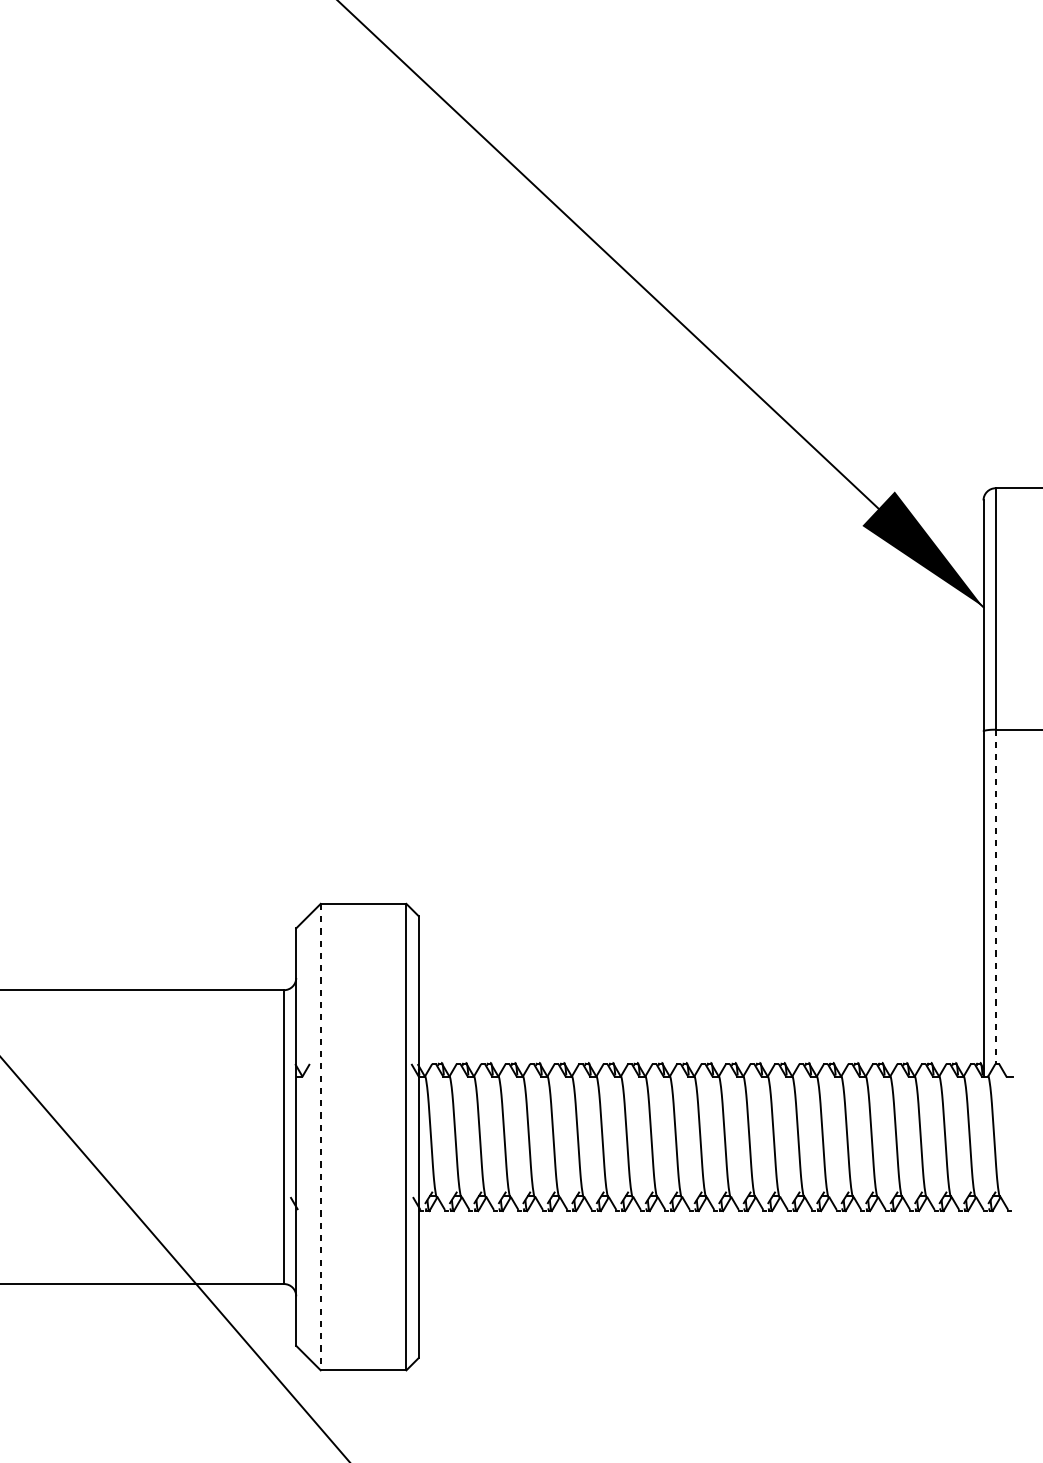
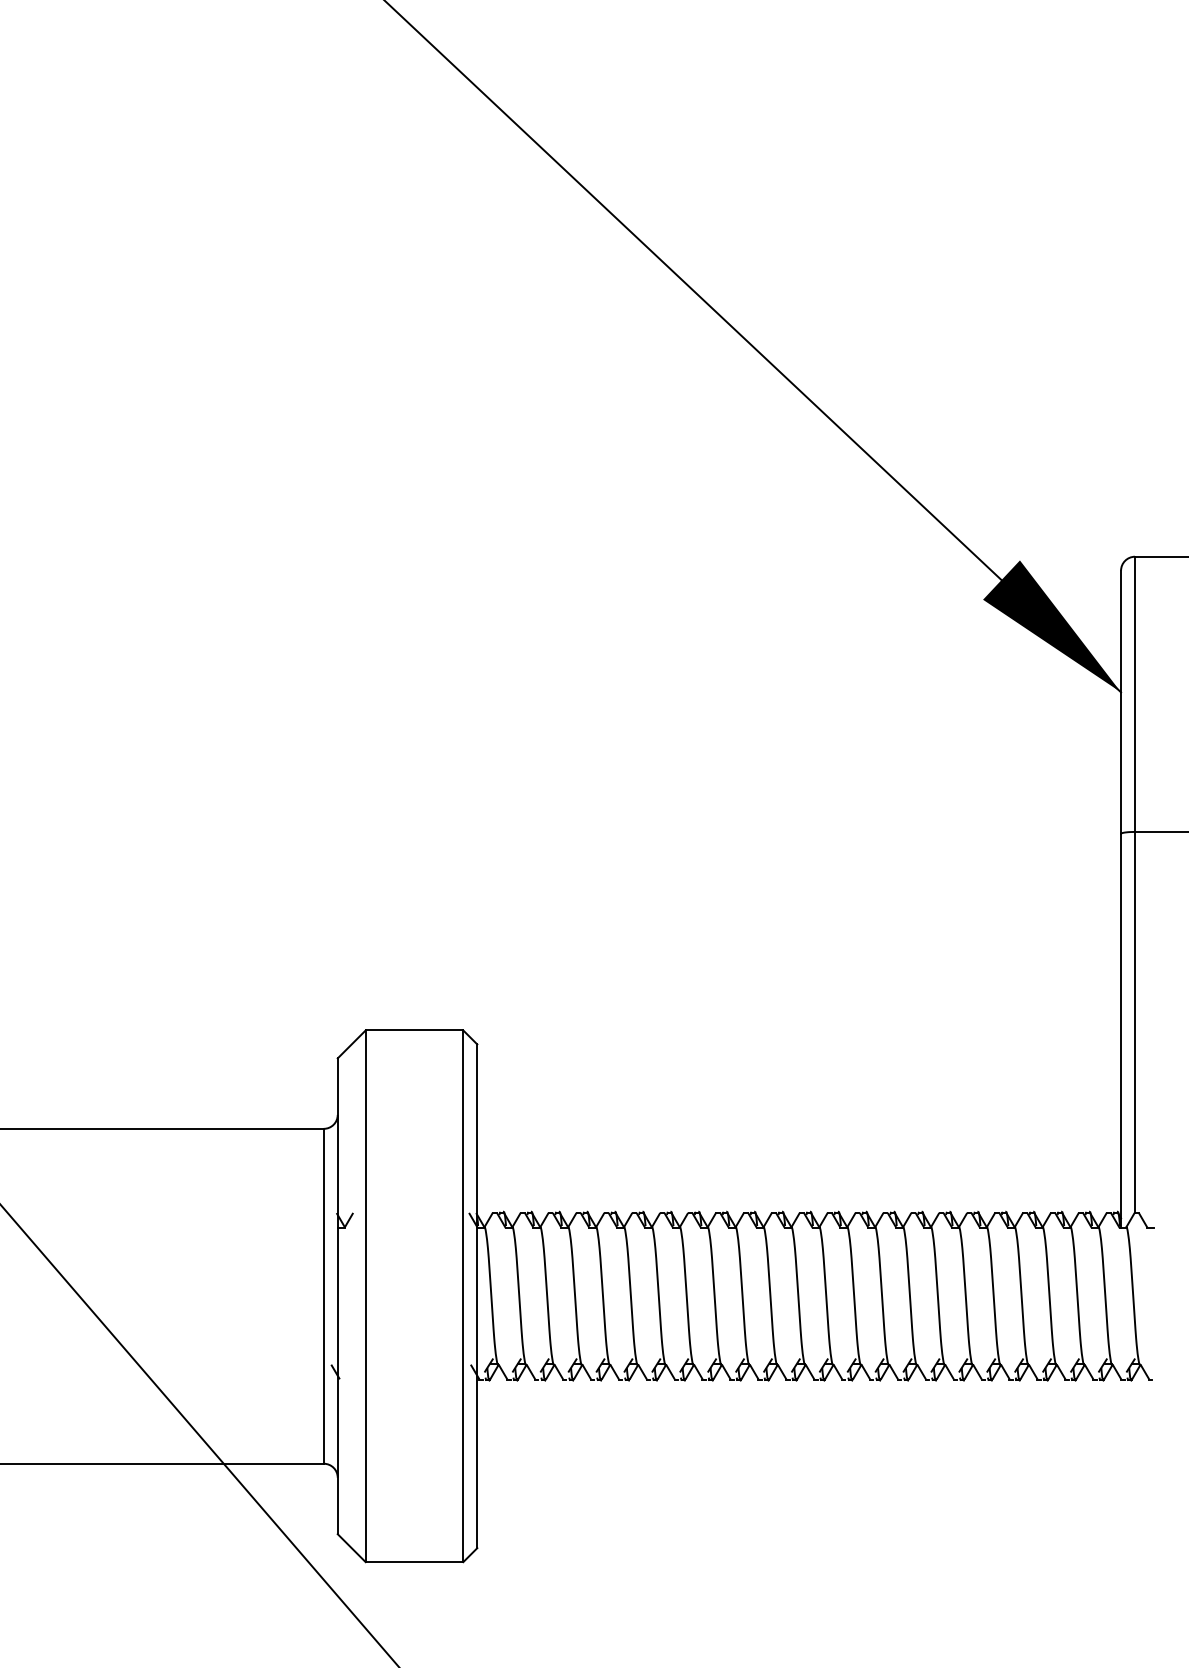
line: (996, 896) -> (1135, 1022), dashed -> solid
line: (320, 1137) -> (365, 1296), dashed -> solid

